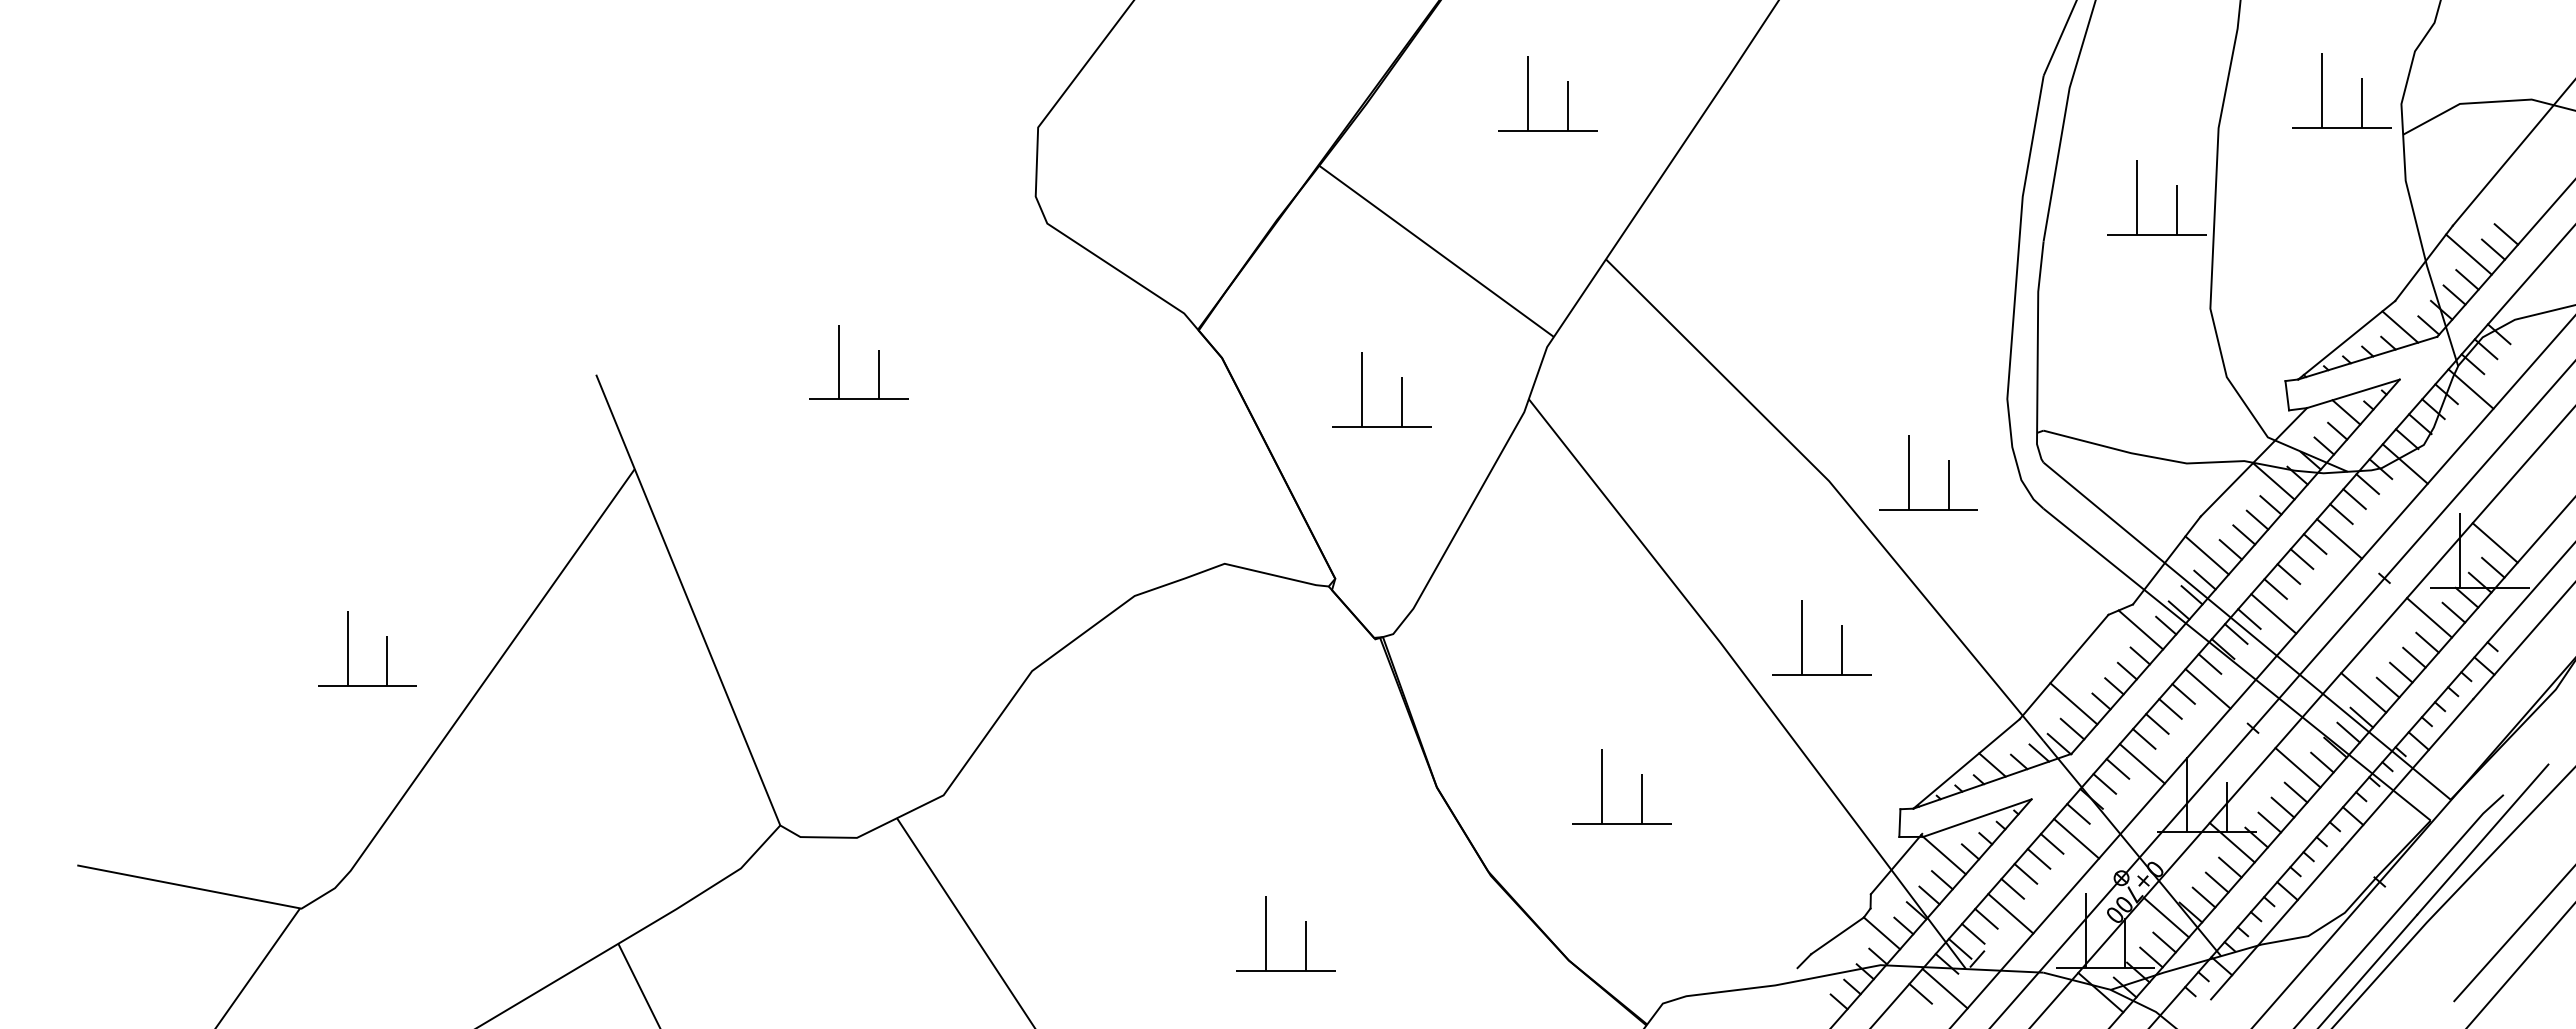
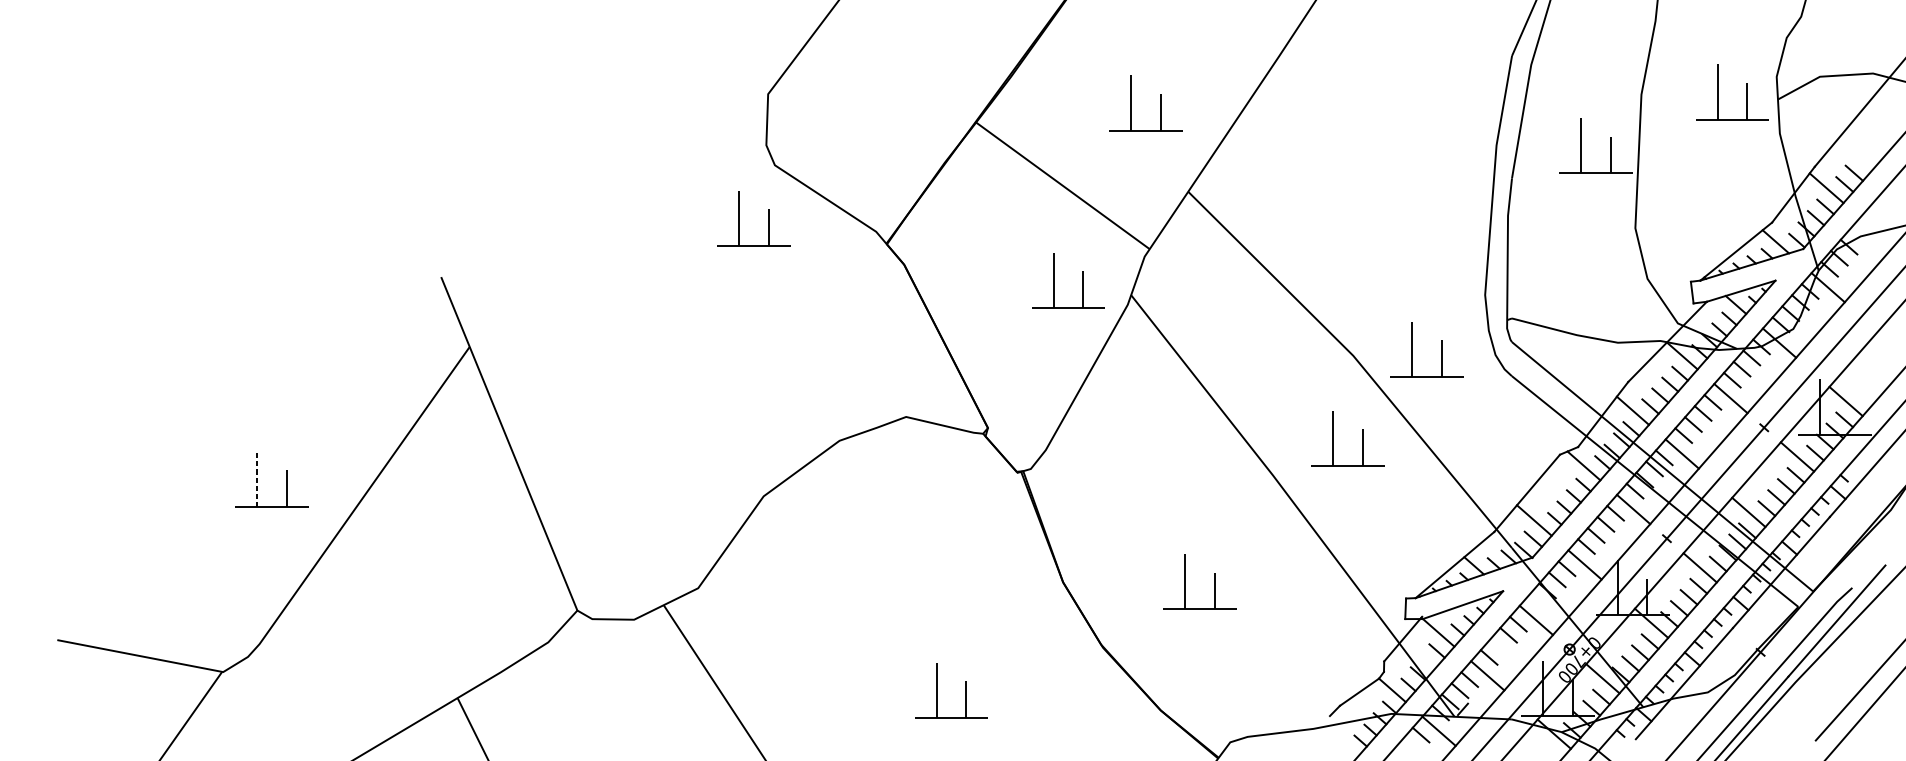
part: (2322, 90) -> (1718, 91), moved
part: (1528, 93) -> (1131, 103), moved
part: (839, 362) -> (739, 218), moved
part: (1362, 389) -> (1053, 280), moved
part: (1802, 637) -> (1333, 438), moved
line: (347, 647) -> (257, 478), solid -> dashed
line: (2078, 813) -> (1537, 601), removed
line: (2025, 873) -> (1498, 646), removed
line: (1929, 895) -> (1427, 662), removed

